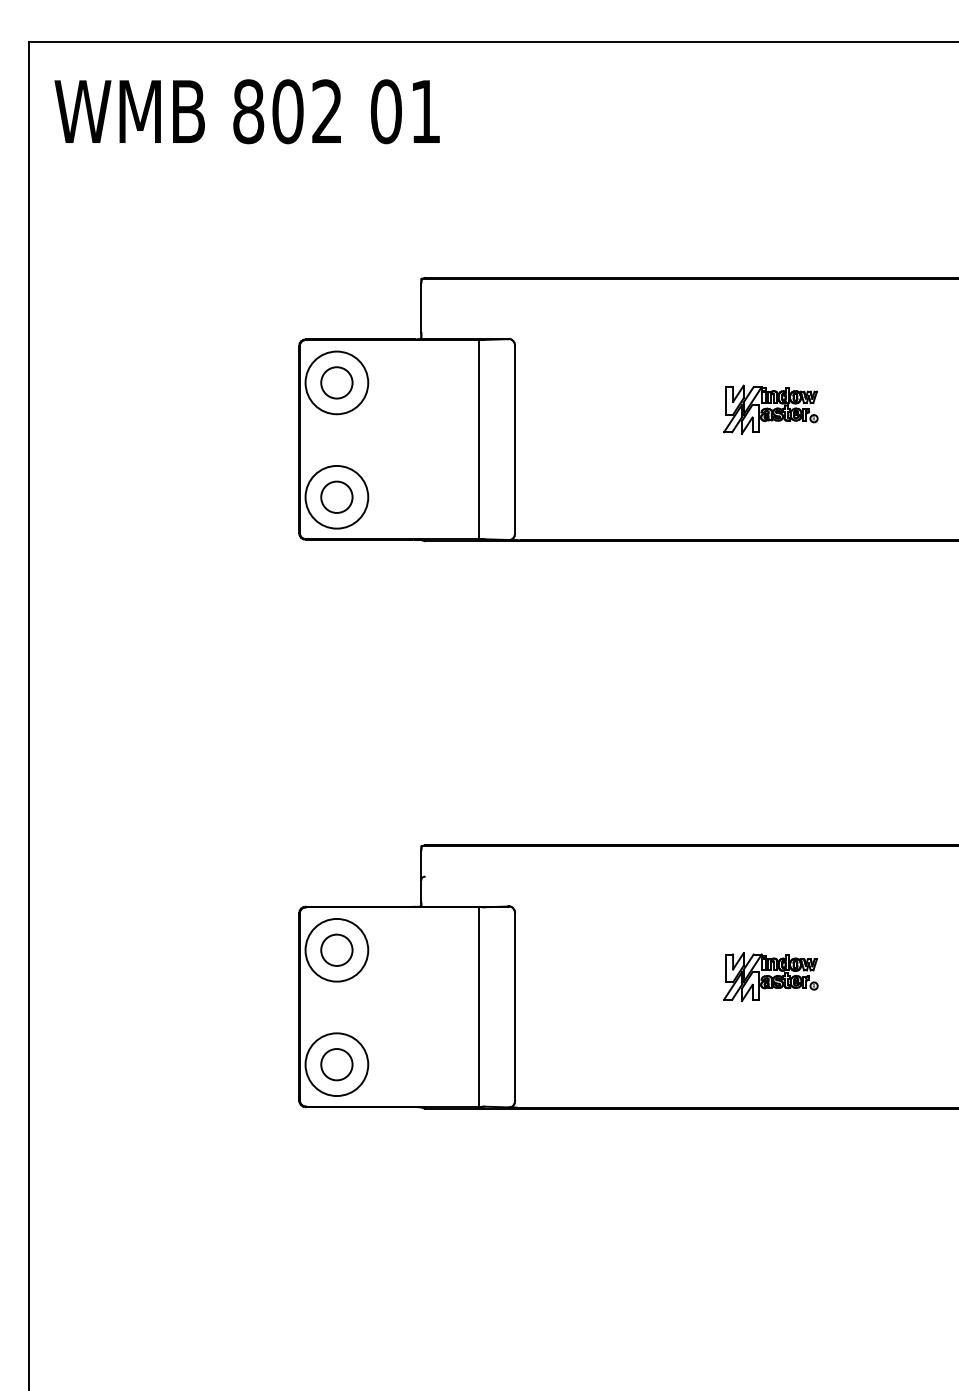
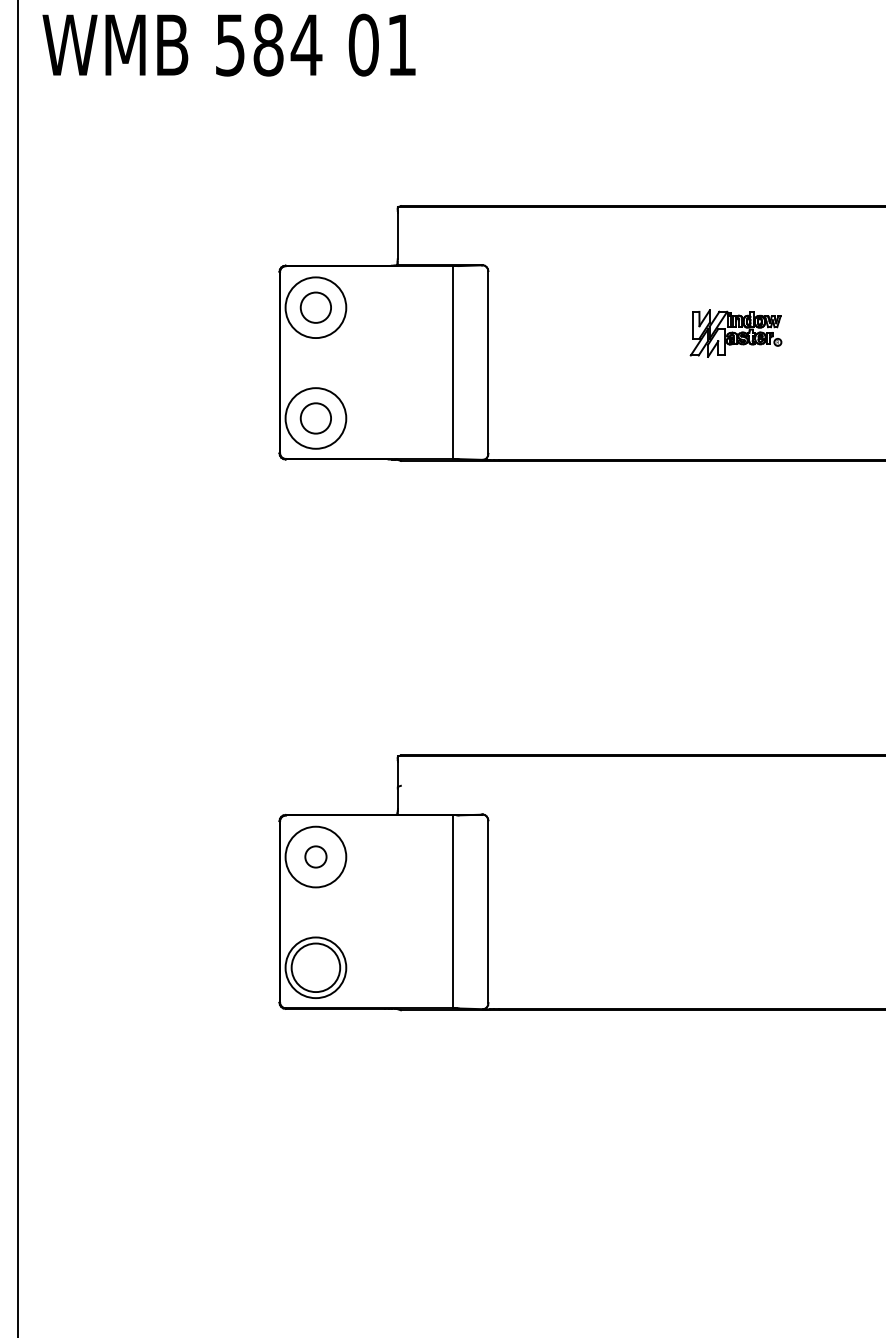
text: (288, 111) -> (269, 44), 802 -> 584
circle: (336, 949) -> (315, 856), size x0.7
part: (770, 977) -> (735, 883), removed
circle: (336, 1064) -> (315, 967), size x1.6

